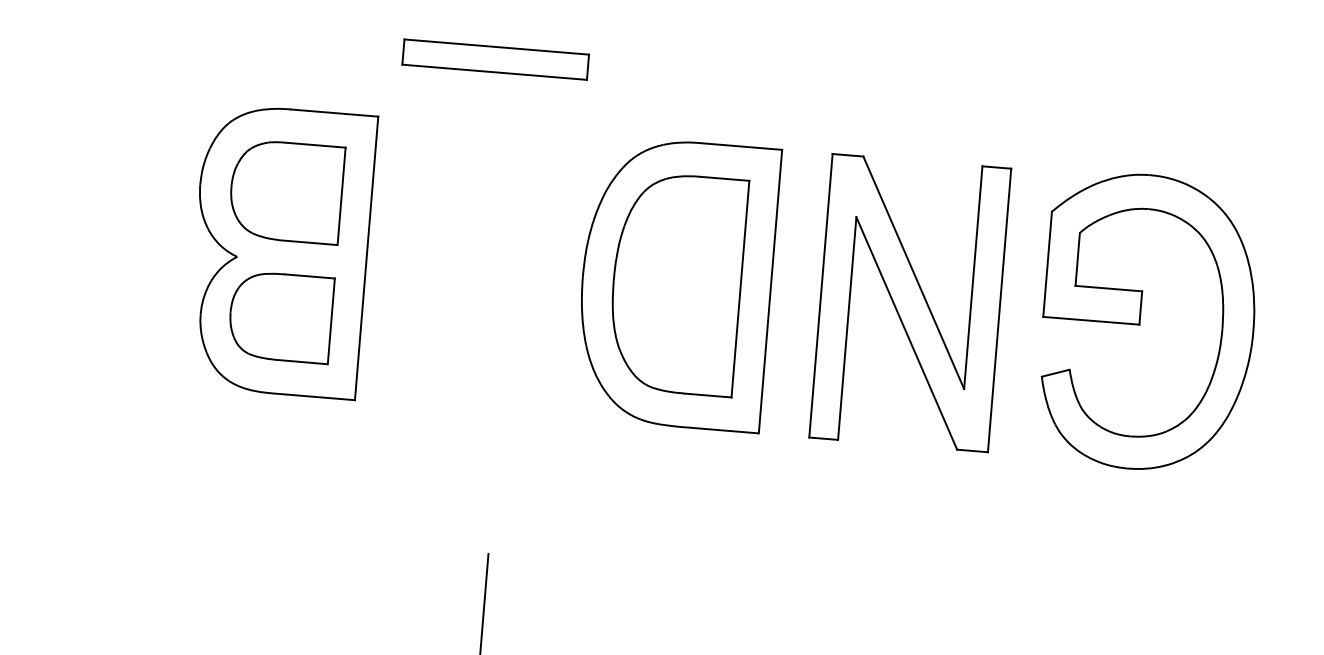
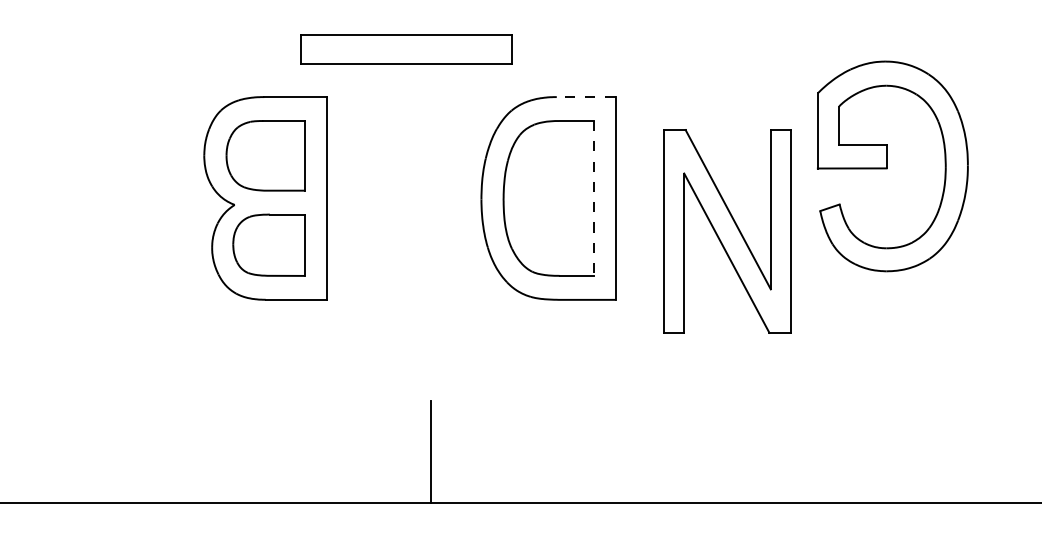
part: (495, 59) -> (406, 49), size x1.6
line: (740, 146) -> (585, 97), solid -> dashed
line: (741, 289) -> (594, 198), solid -> dashed
part: (910, 303) -> (727, 231), moved
part: (1147, 322) -> (892, 166), moved

